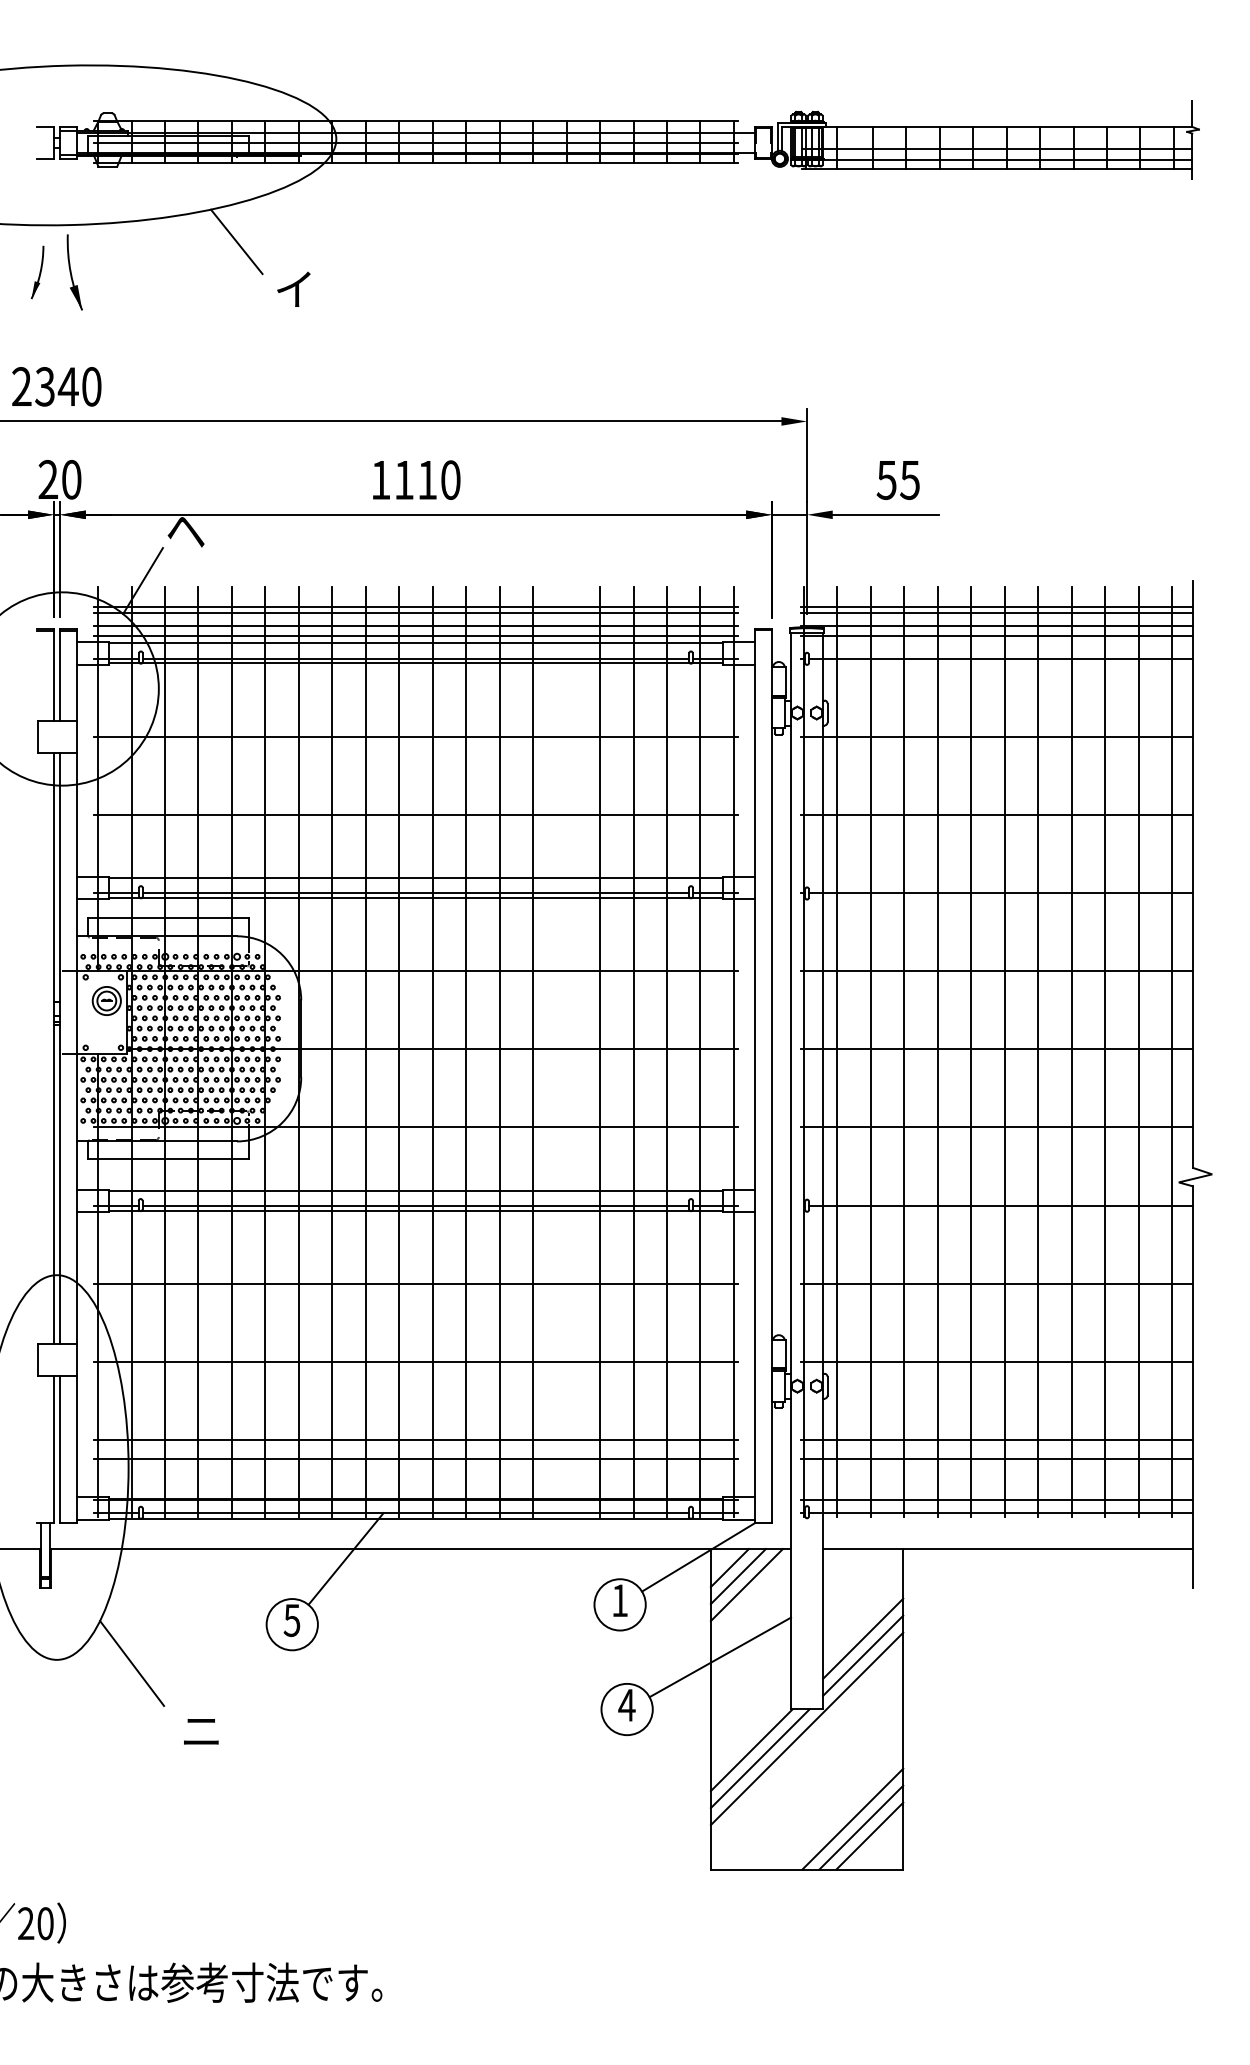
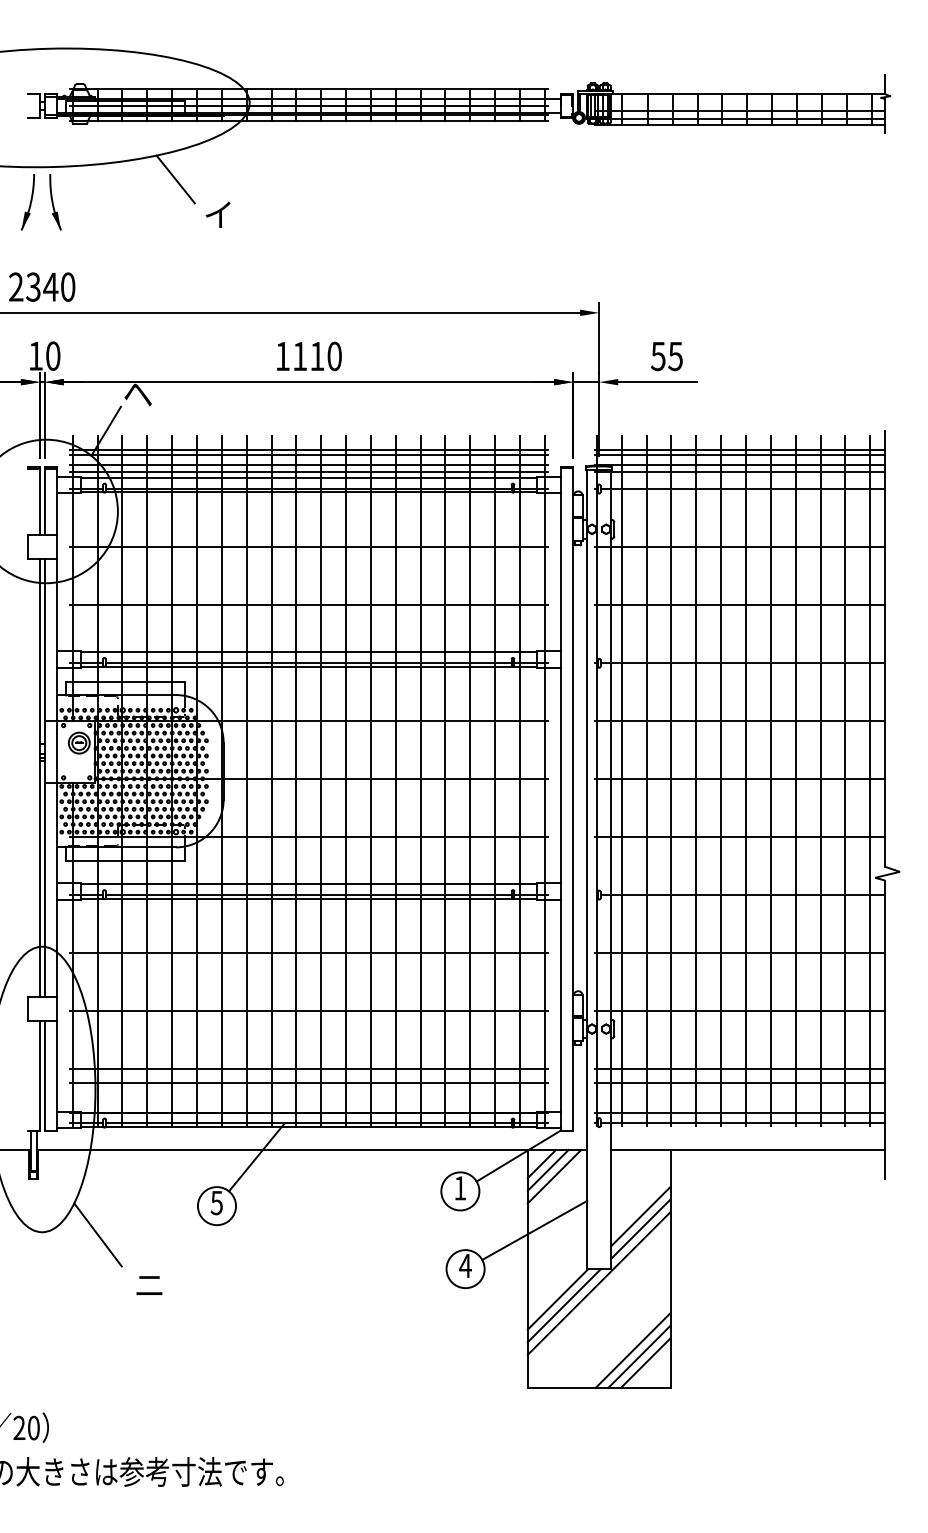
part: (37, 272) -> (27, 202), size x1.43
text: (47, 478) -> (35, 355), 20 -> 10
line: (566, 1052) -> (420, 781), added

